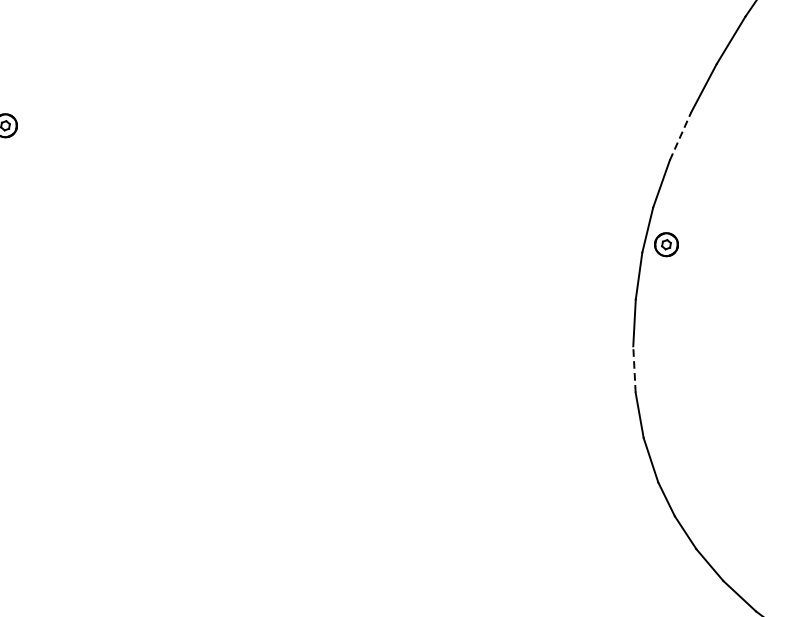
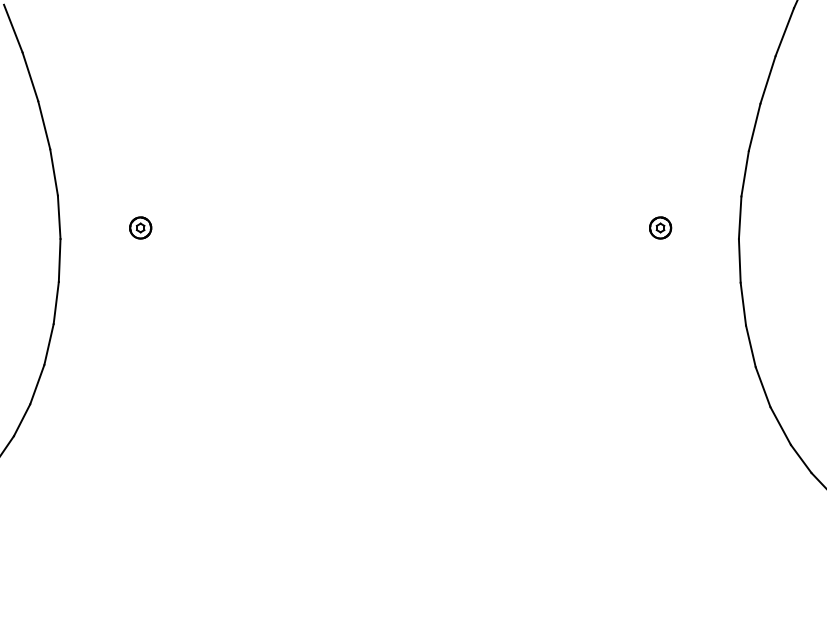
line: (680, 135) -> (754, 126), dashed -> solid
part: (666, 244) -> (660, 227), moved
line: (634, 368) -> (750, 345), dashed -> solid

